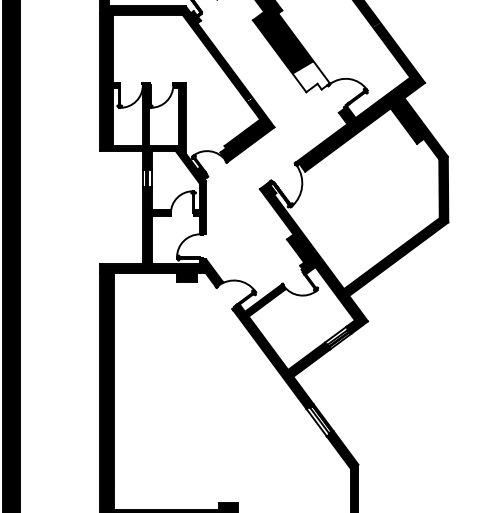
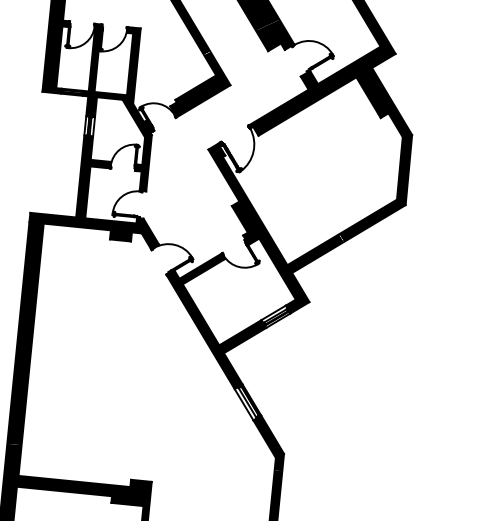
fill: (311, 77) -> (275, 36), added

